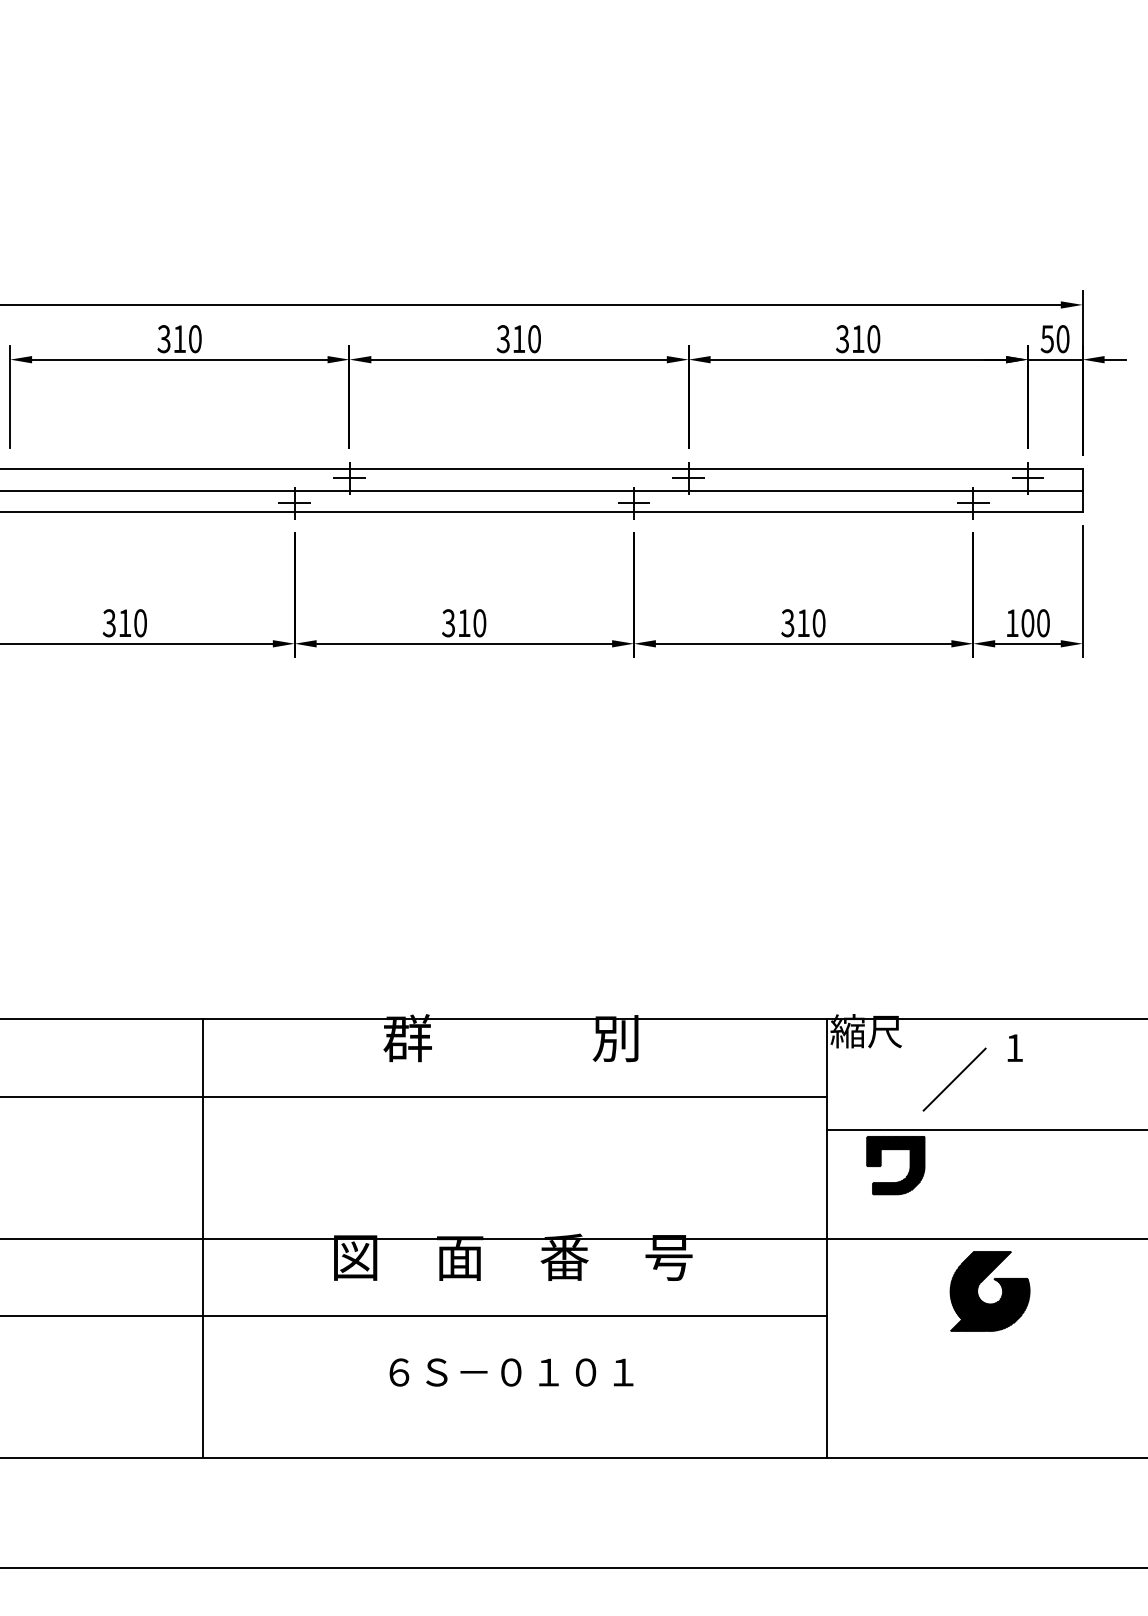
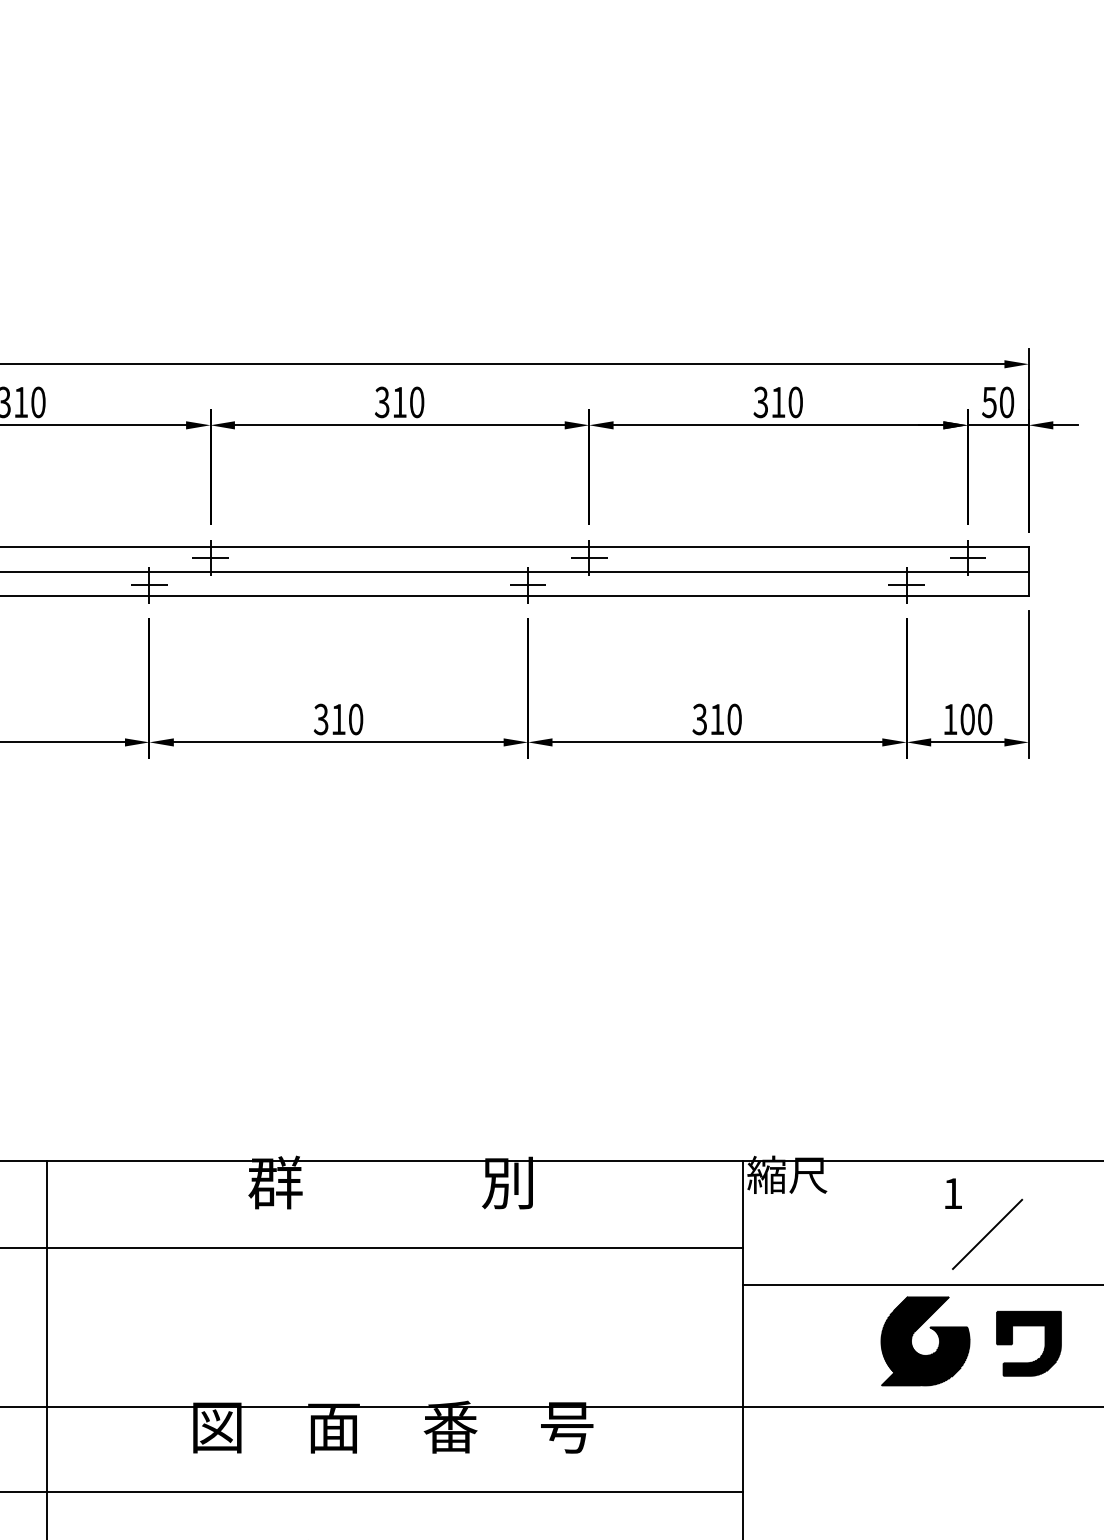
line: (954, 1079) -> (987, 1234), moved
part: (881, 1165) -> (1013, 1343), moved
part: (978, 1292) -> (912, 1342), moved

